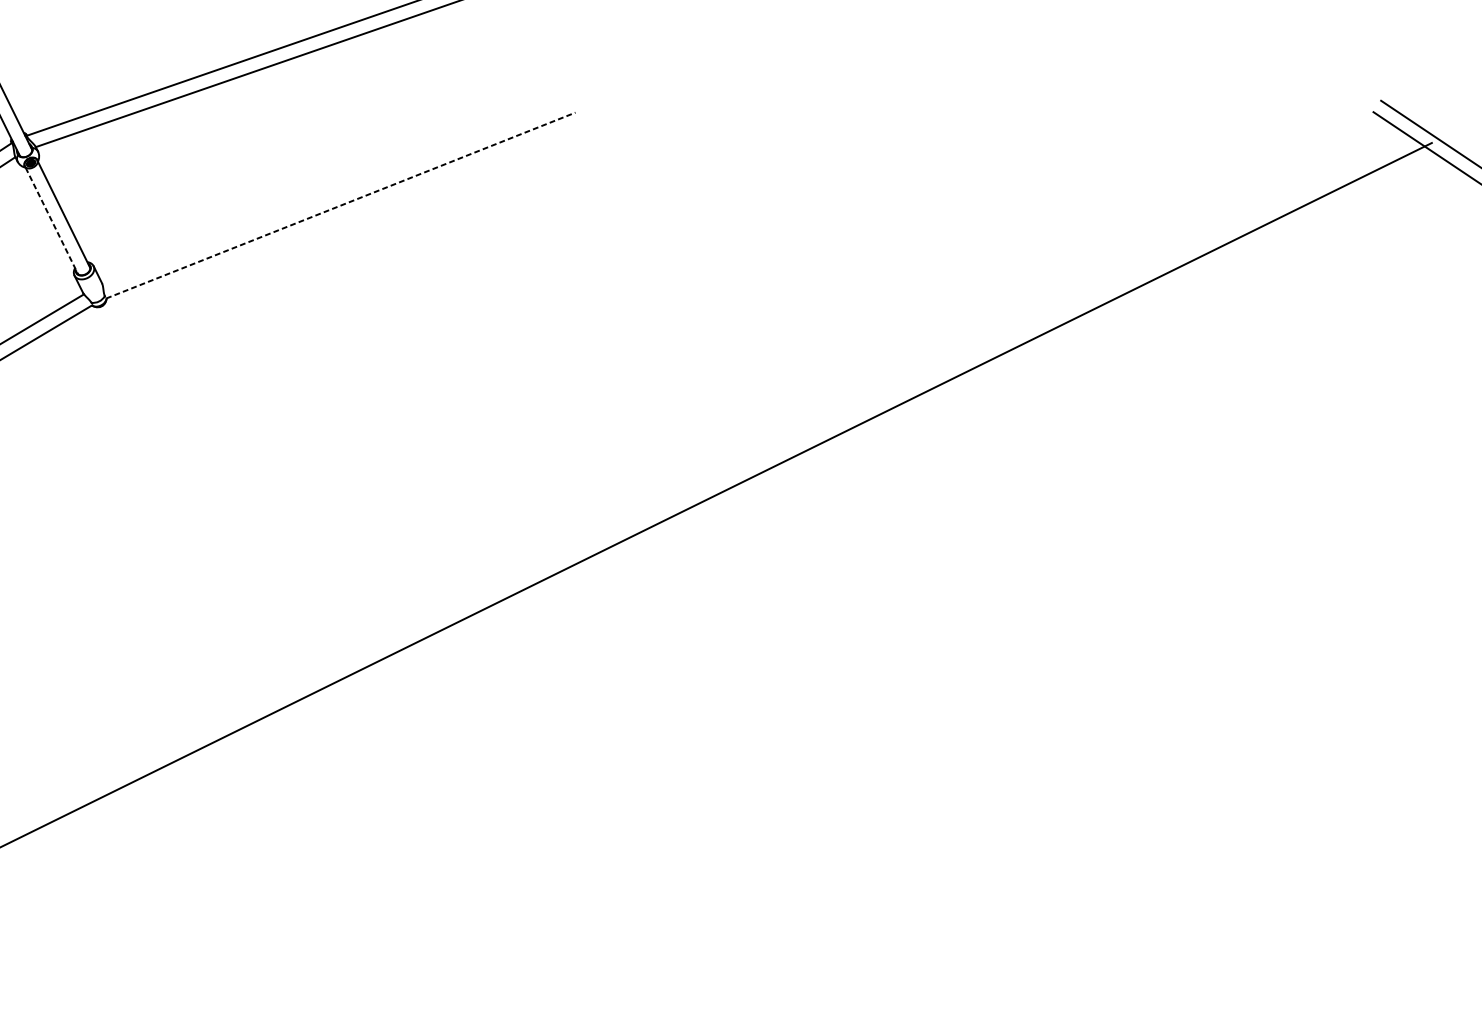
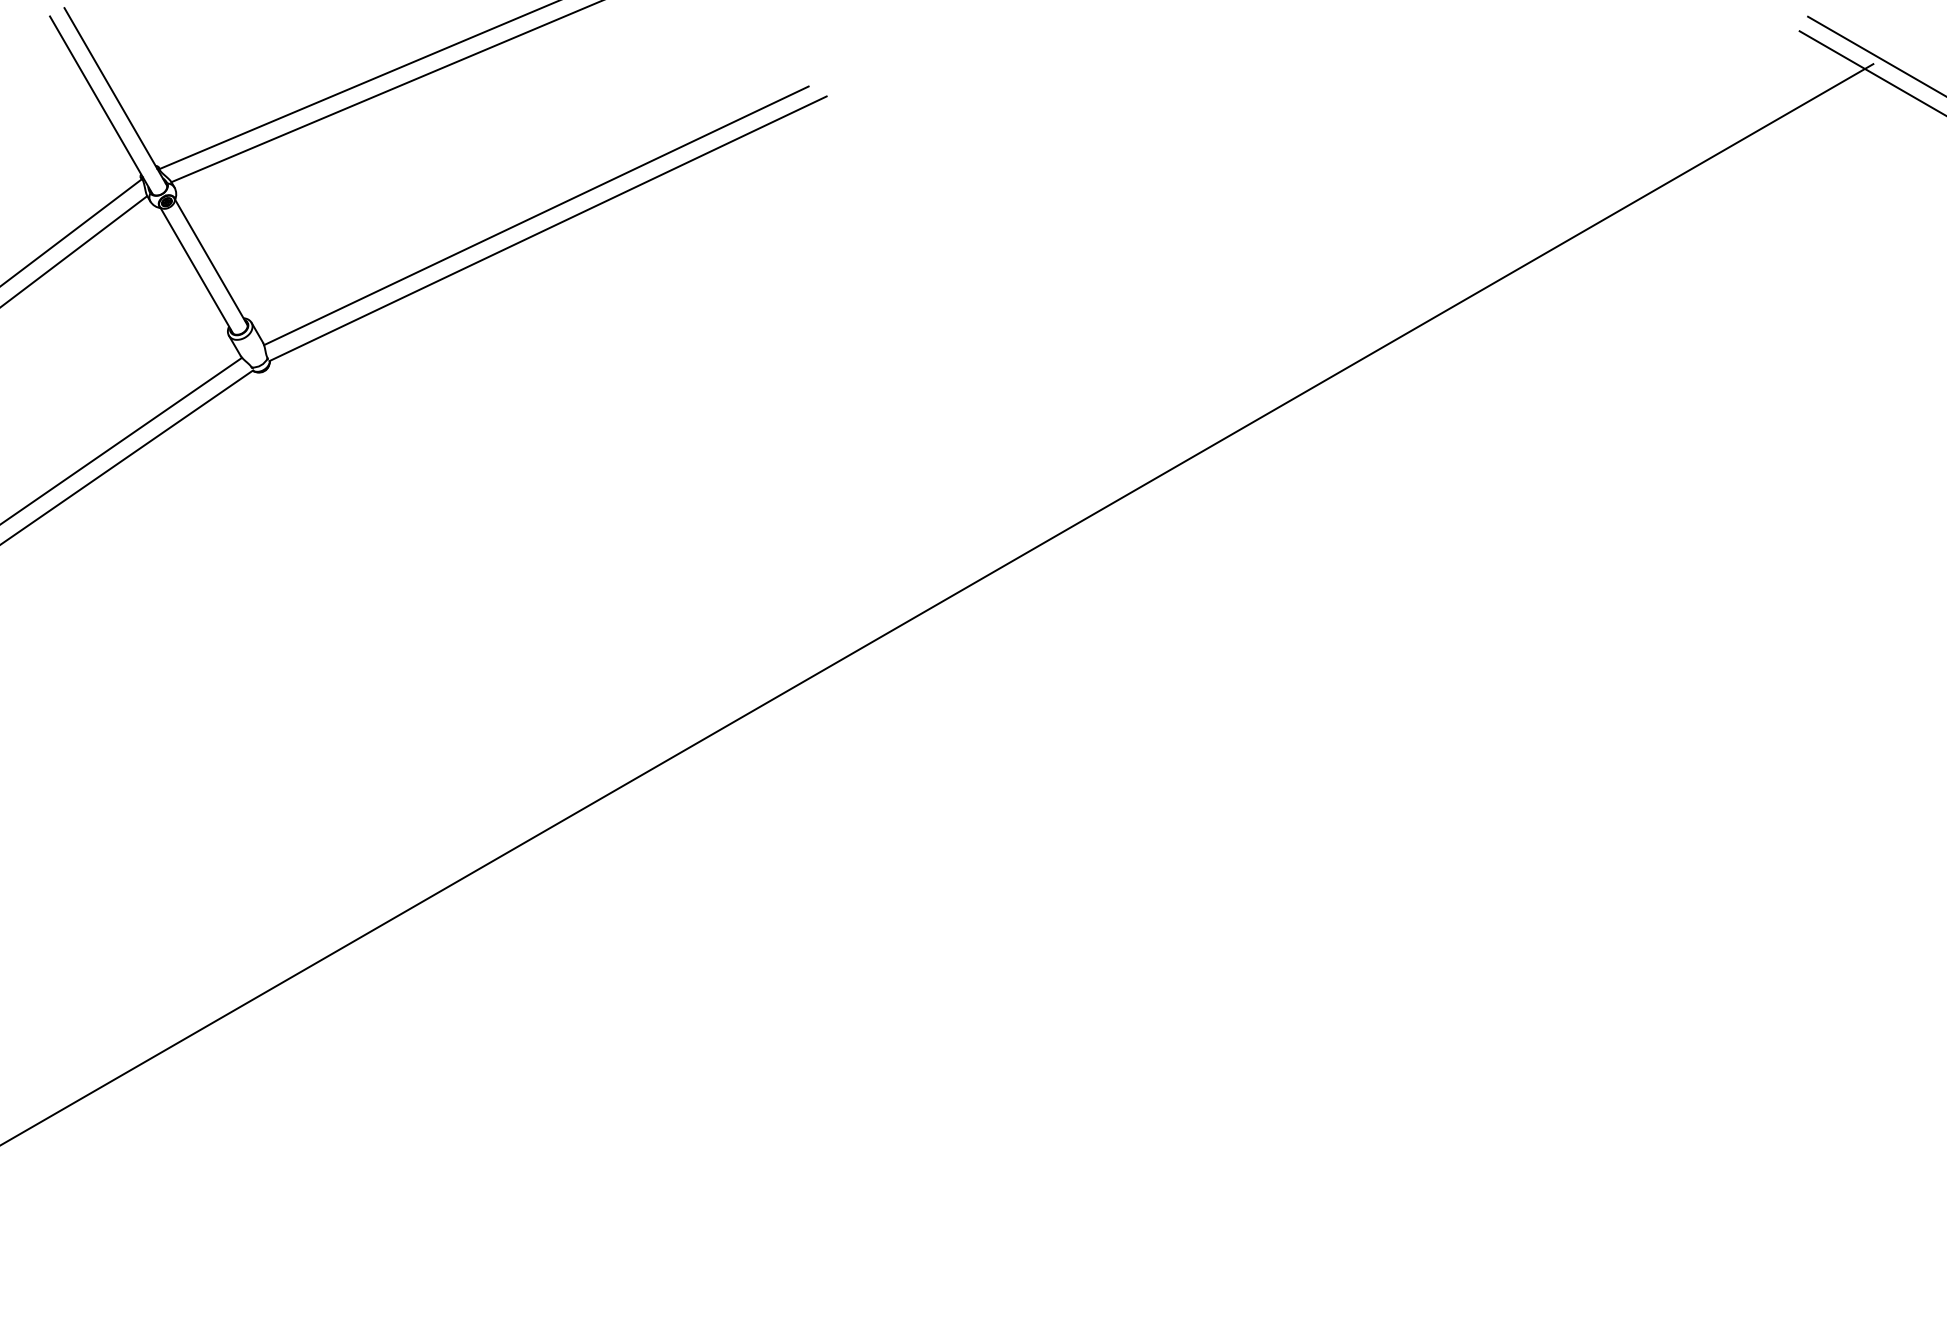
line: (332, 194) -> (536, 215), added
line: (341, 205) -> (548, 228), dashed -> solid
line: (51, 220) -> (196, 270), dashed -> solid

